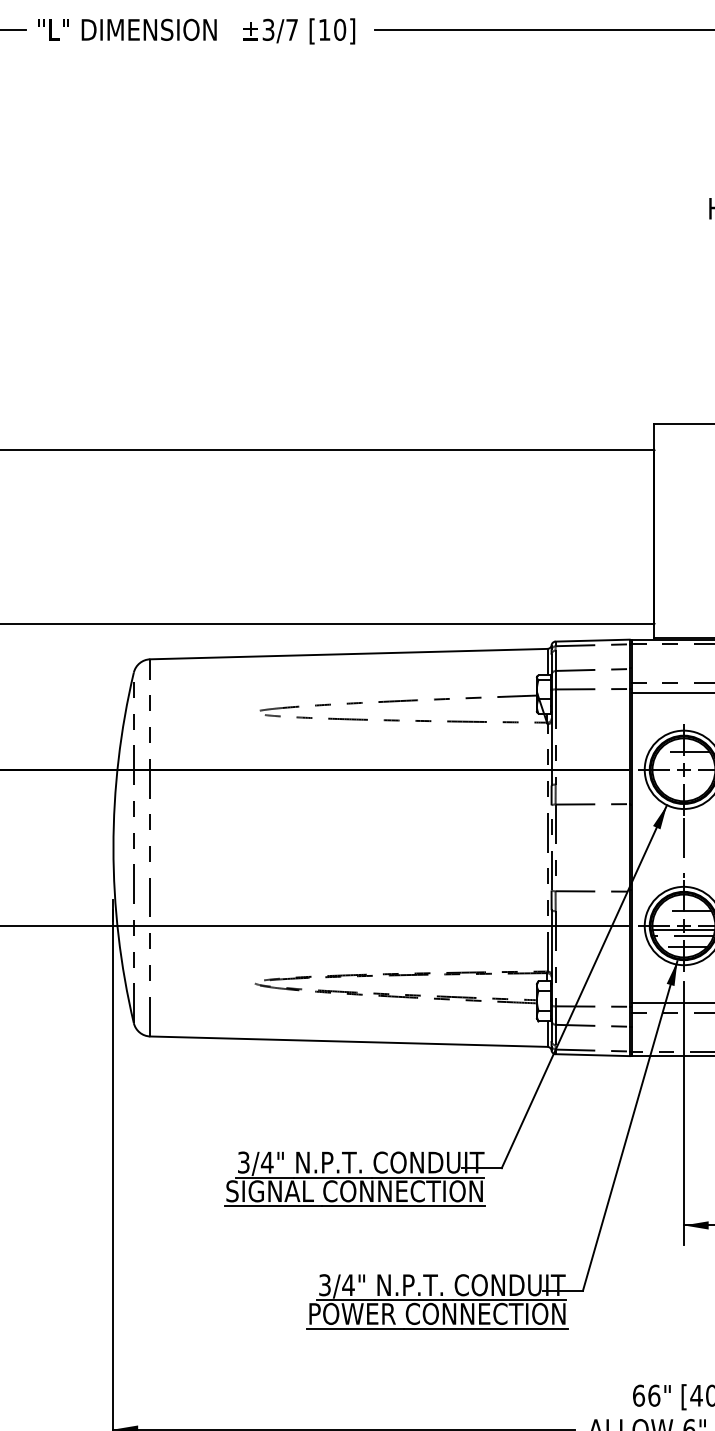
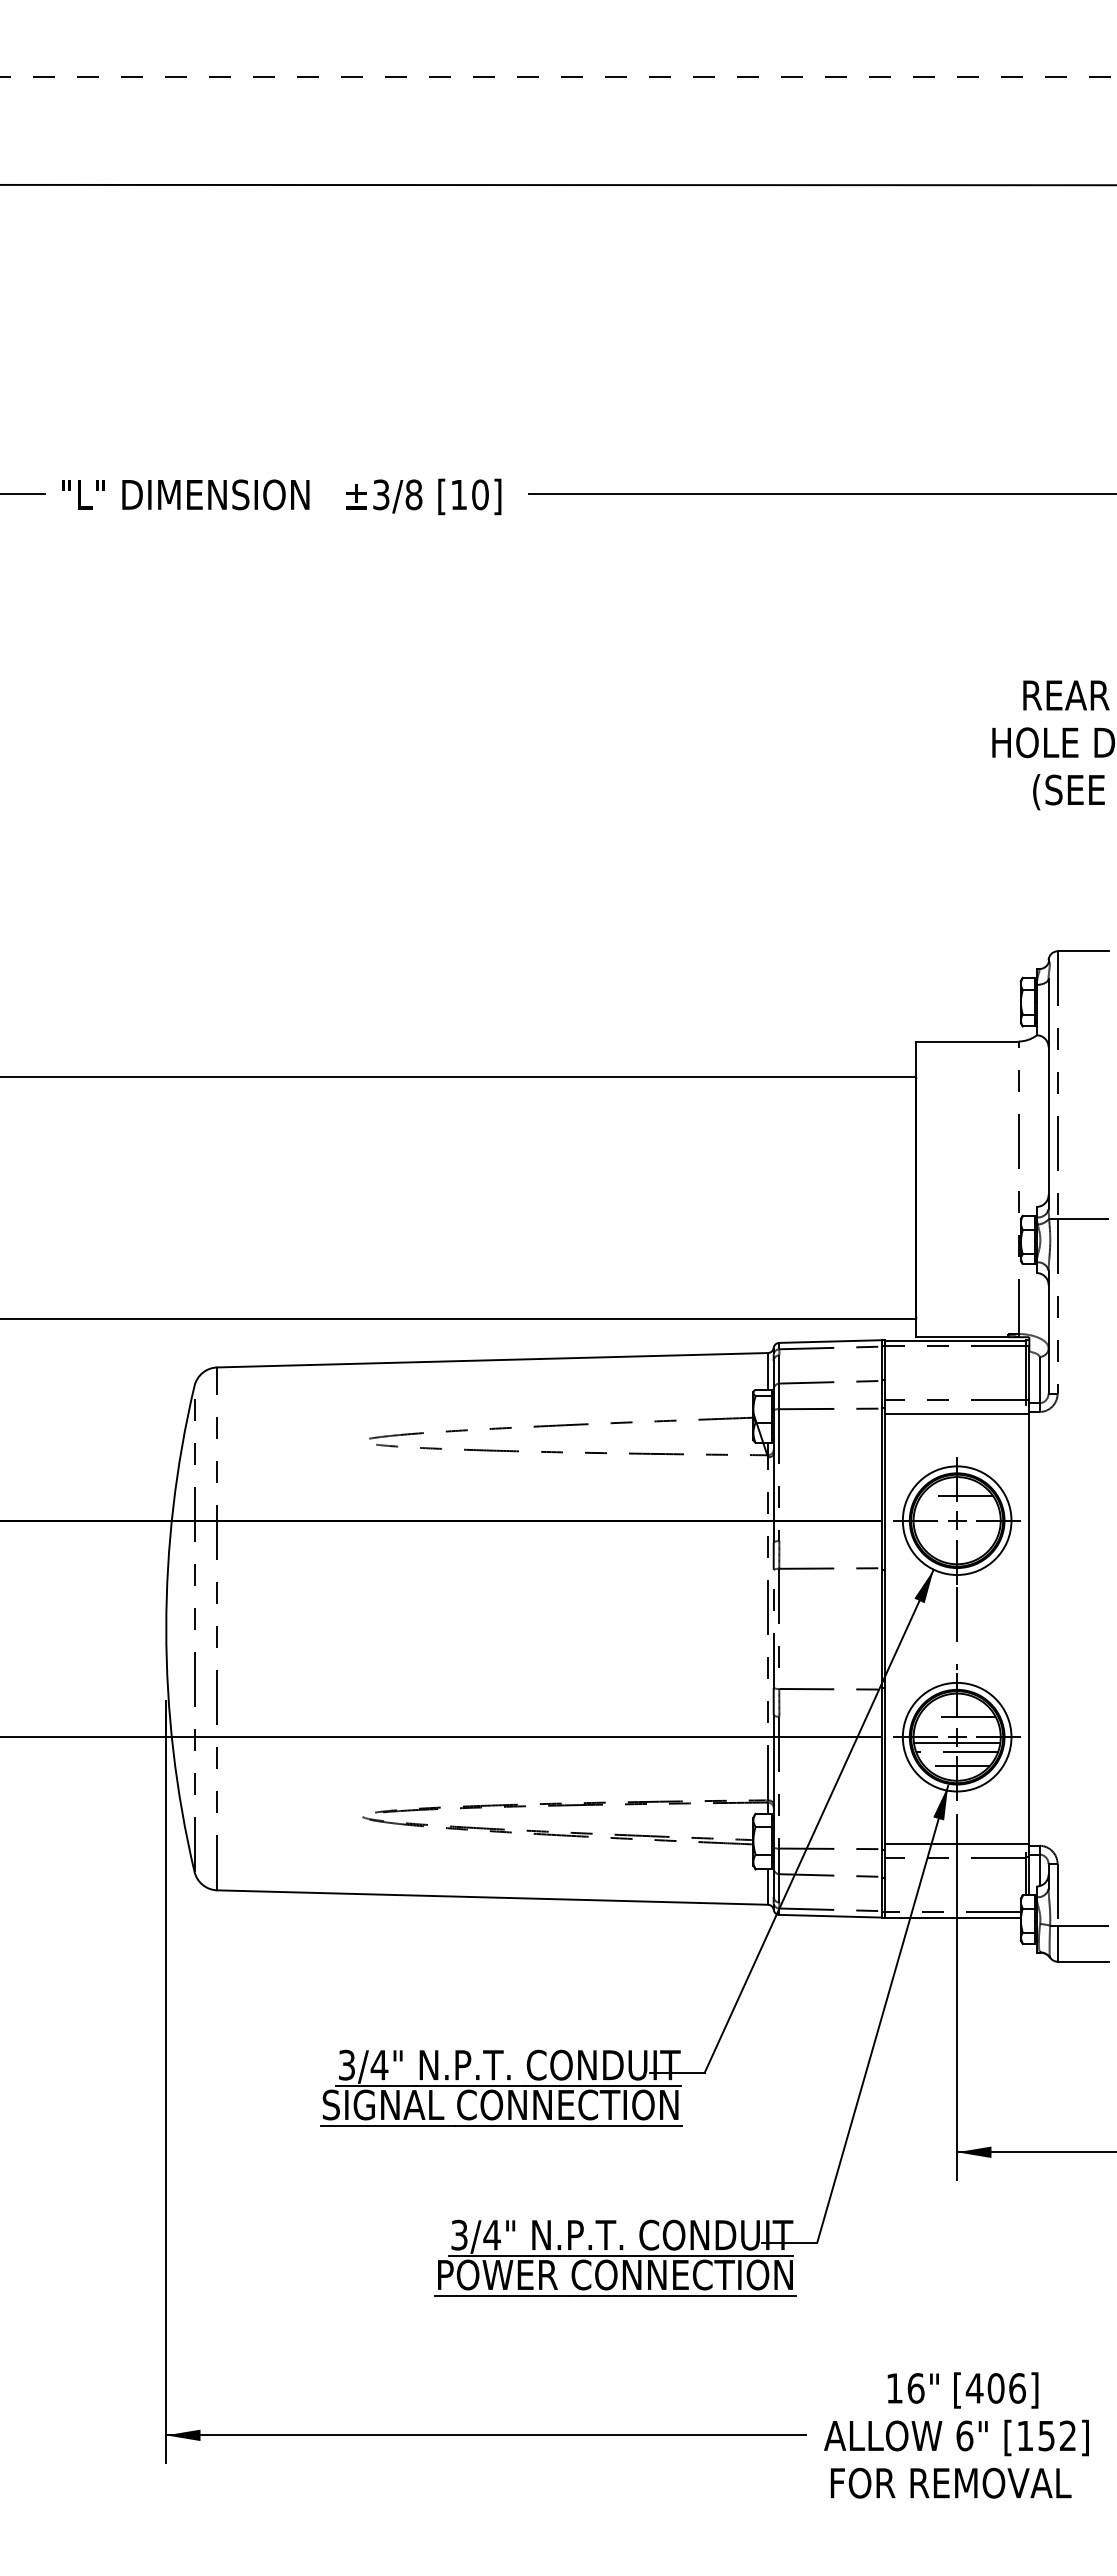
text: (291, 29) -> (413, 494), 3/7 -> 3/8
text: (638, 1395) -> (894, 2388), 66" -> 16"

